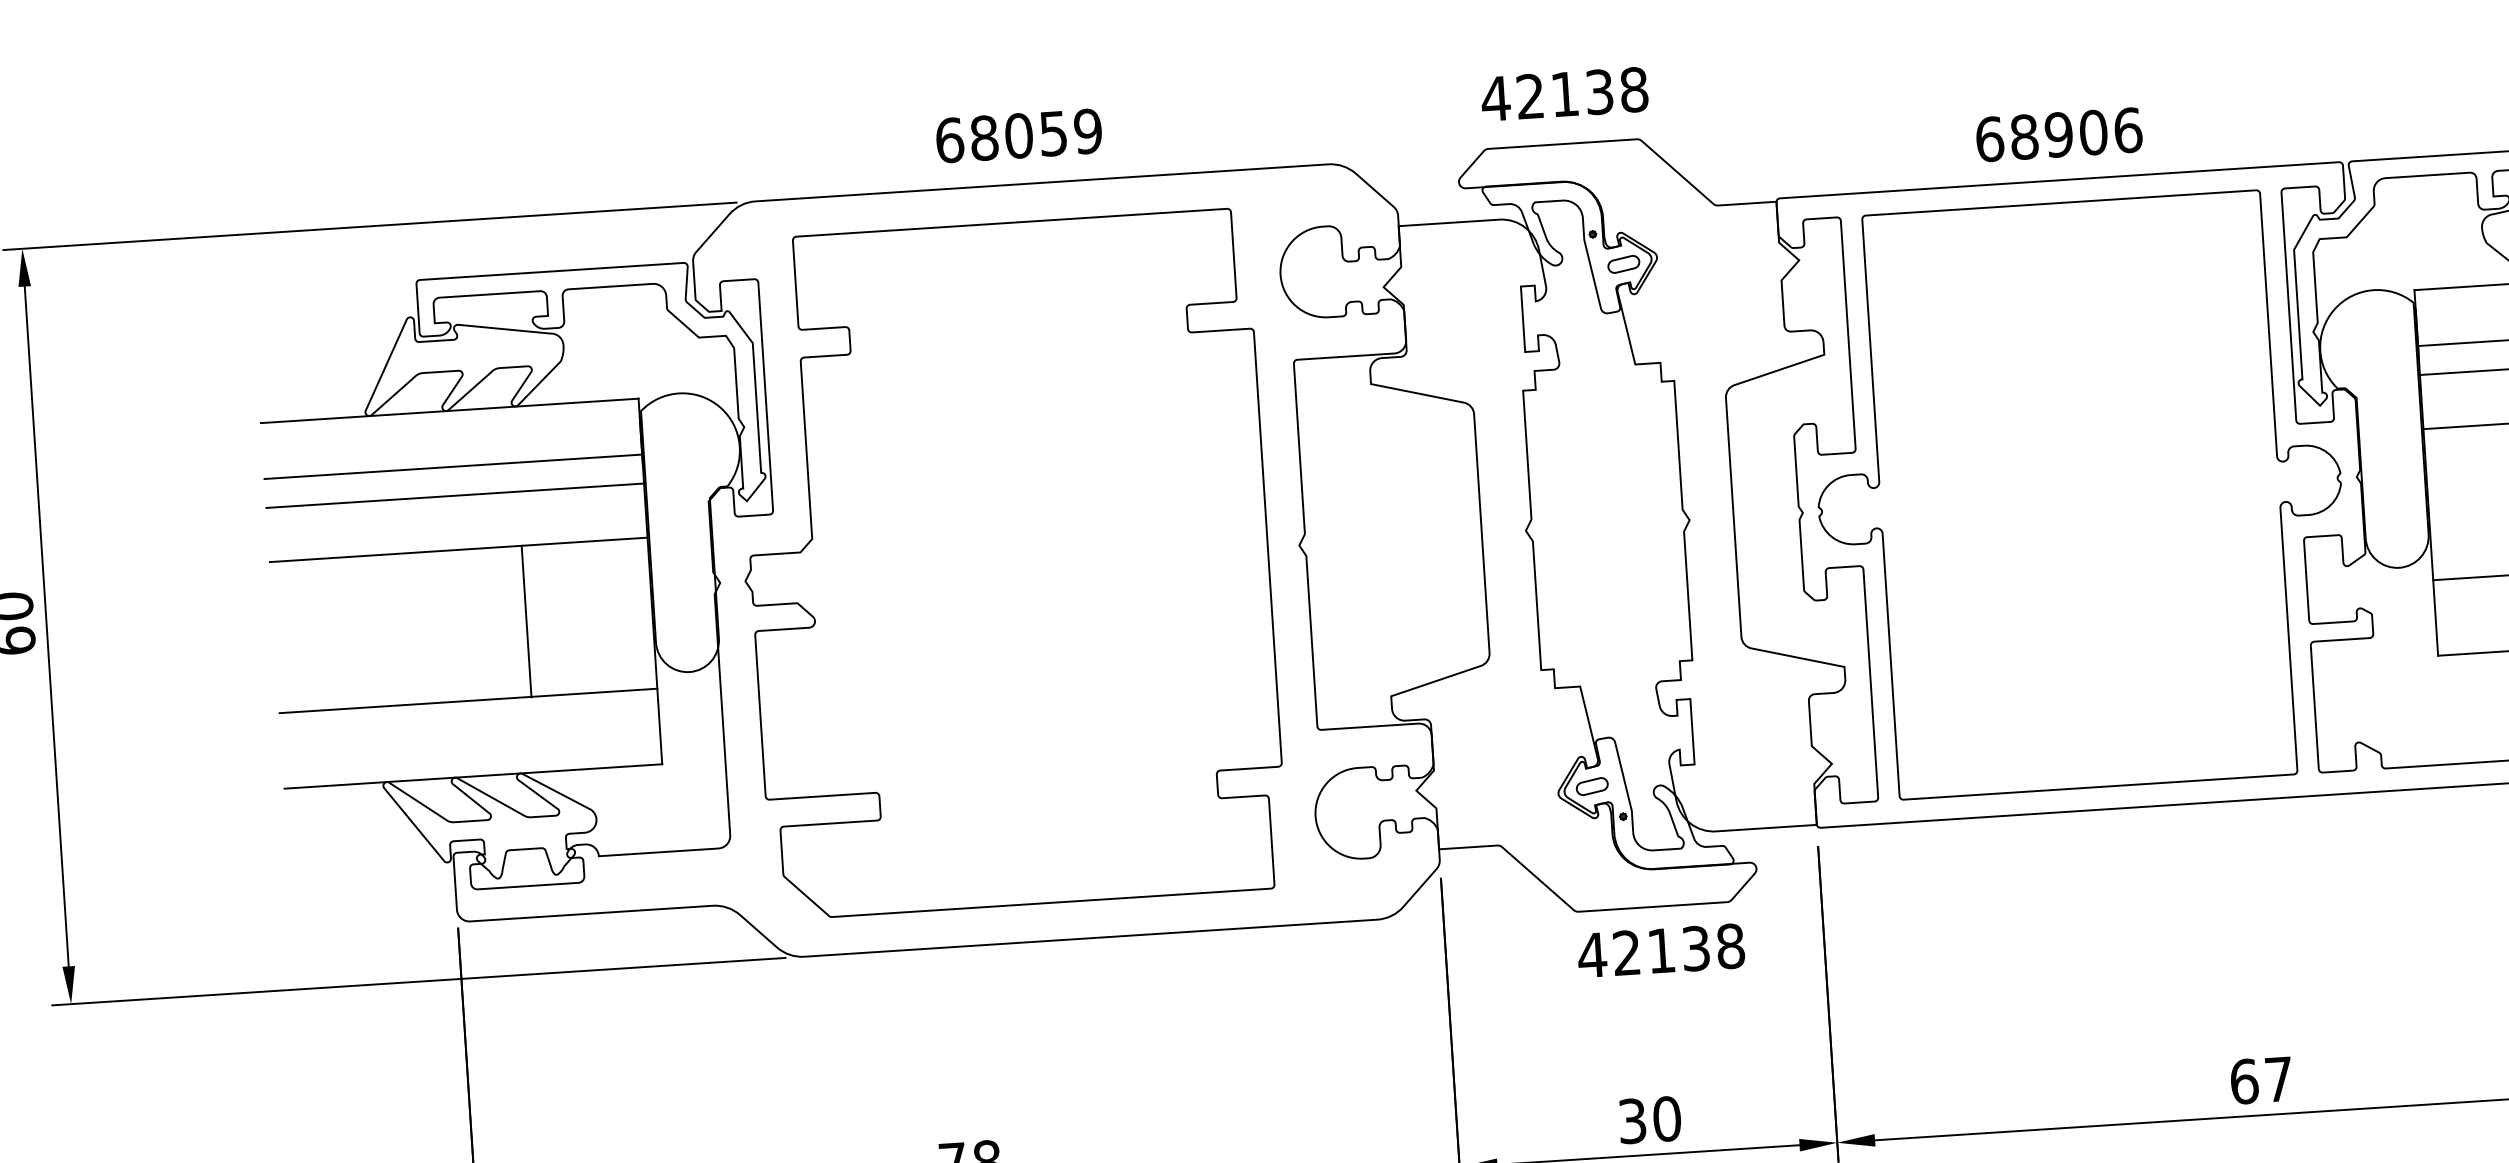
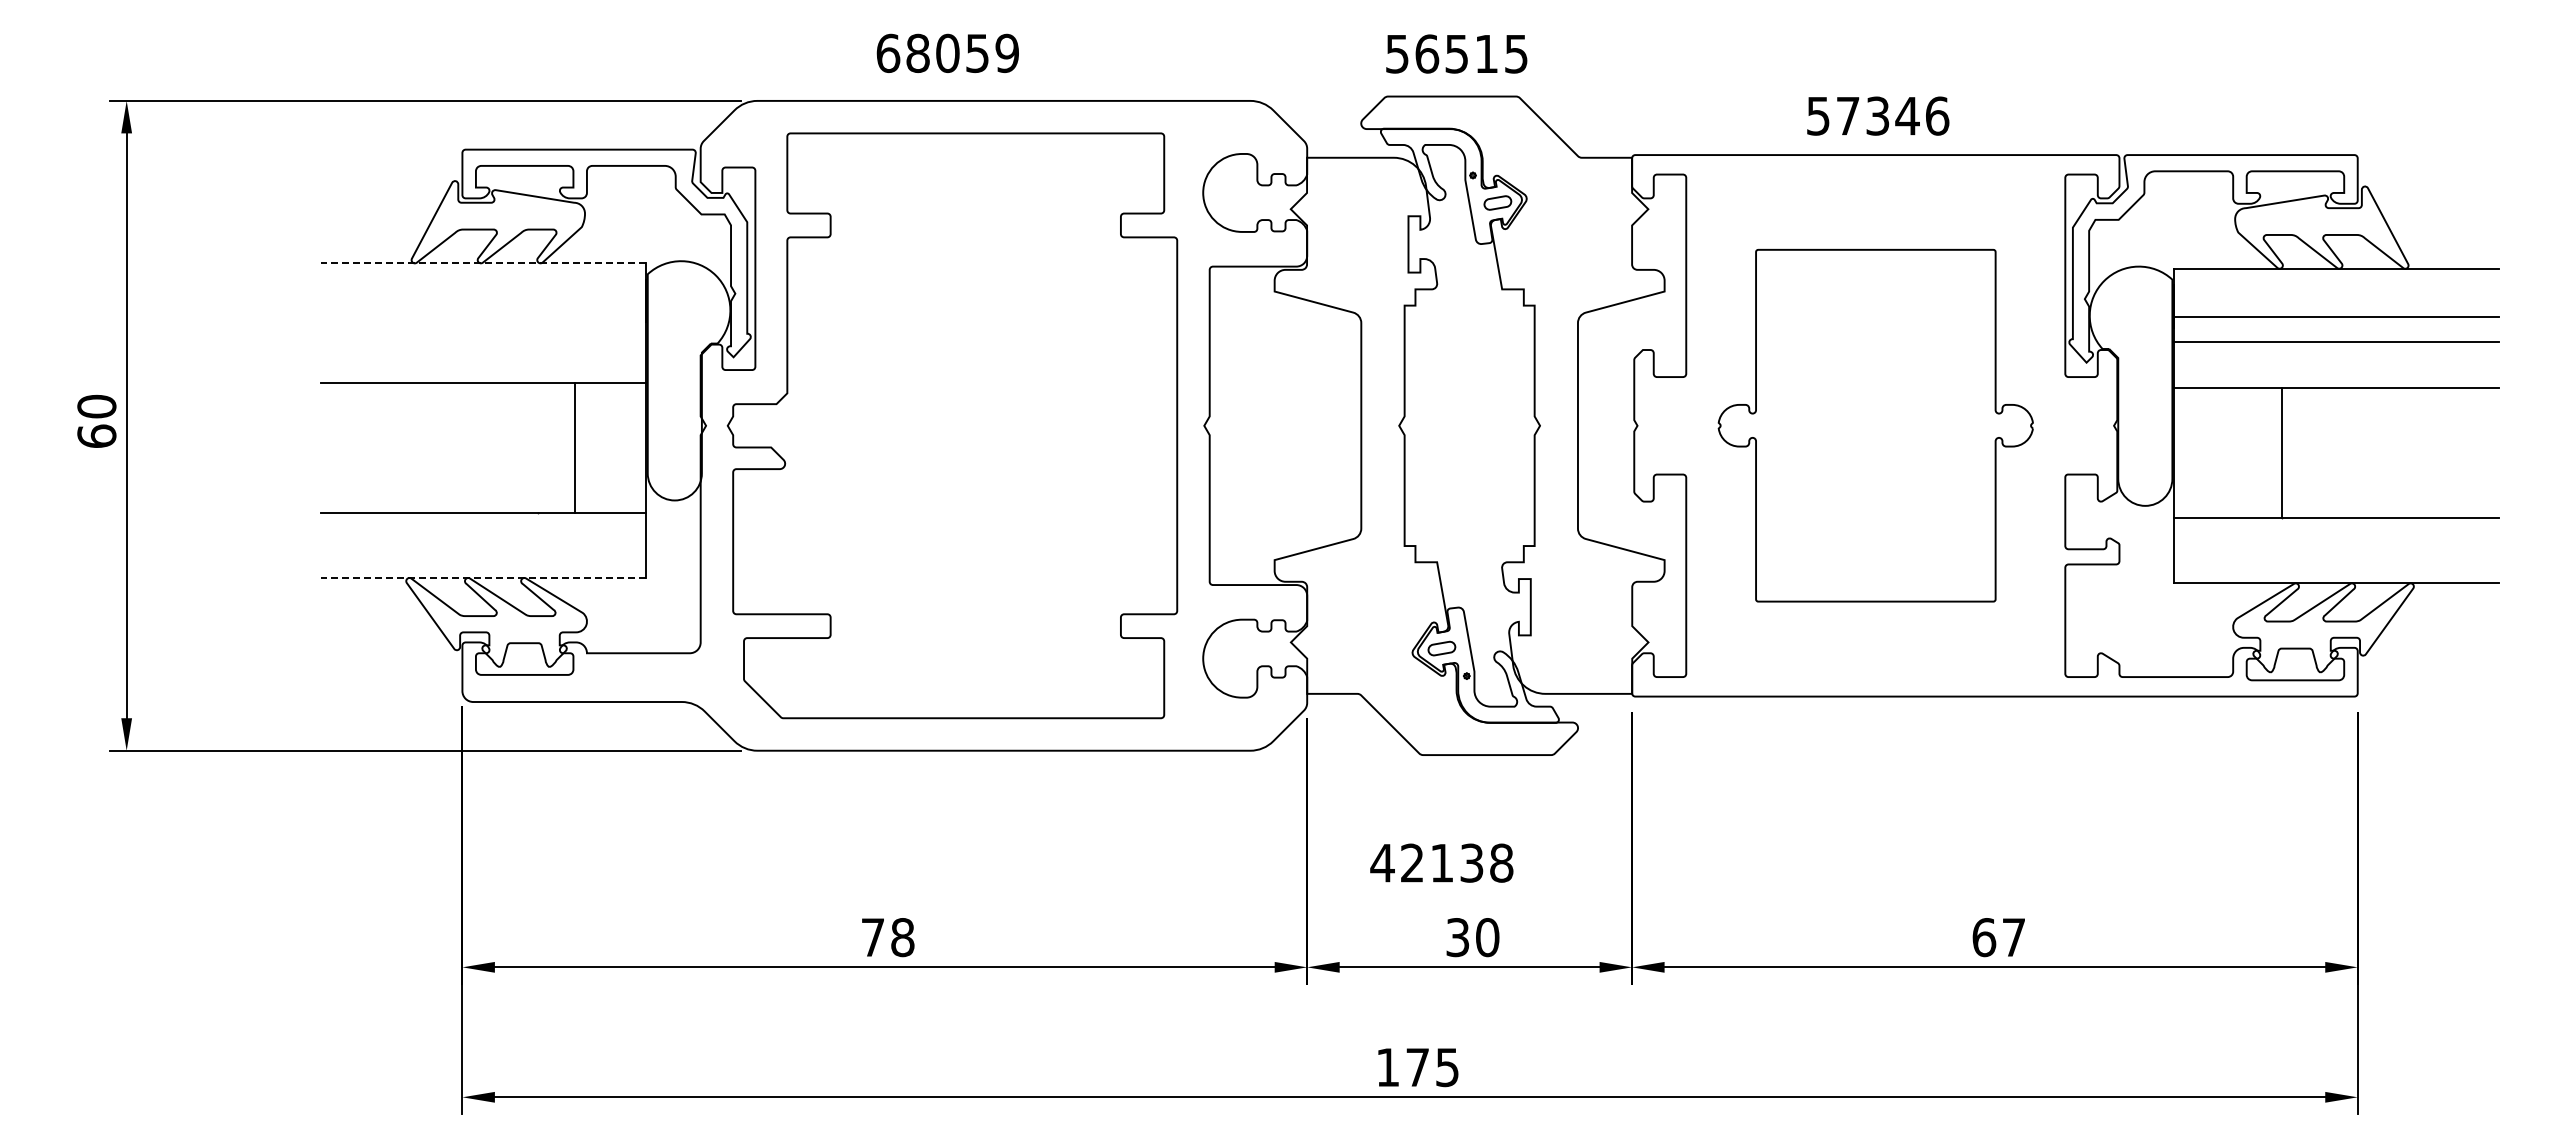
text: (1564, 93) -> (1456, 53), 42138 -> 56515
text: (1018, 134) -> (947, 52), moved
text: (2042, 135) -> (1863, 115), 68906 -> 57346
line: (449, 410) -> (483, 263), solid -> dashed
line: (452, 466) -> (483, 311), removed
part: (2079, 494) -> (1875, 425), size x0.7
line: (454, 495) -> (483, 336), removed
line: (527, 620) -> (575, 447), moved
line: (472, 775) -> (483, 577), solid -> dashed
text: (1660, 950) -> (1441, 862), moved

